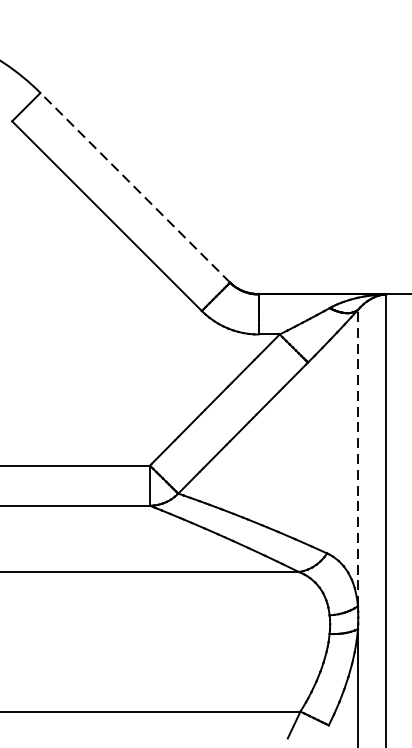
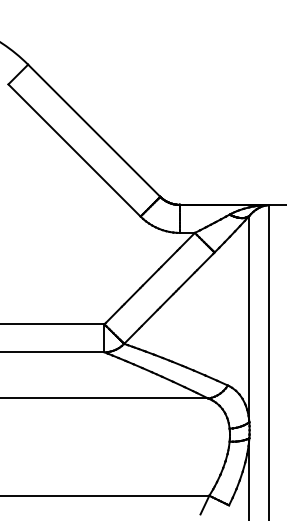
line: (134, 187) -> (93, 130), dashed -> solid
line: (358, 457) -> (249, 318), dashed -> solid

